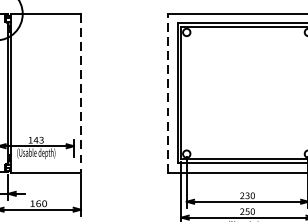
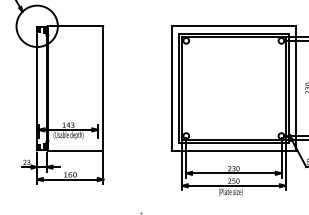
line: (167, 92) -> (171, 87), dashed -> solid
line: (80, 93) -> (103, 88), dashed -> solid

